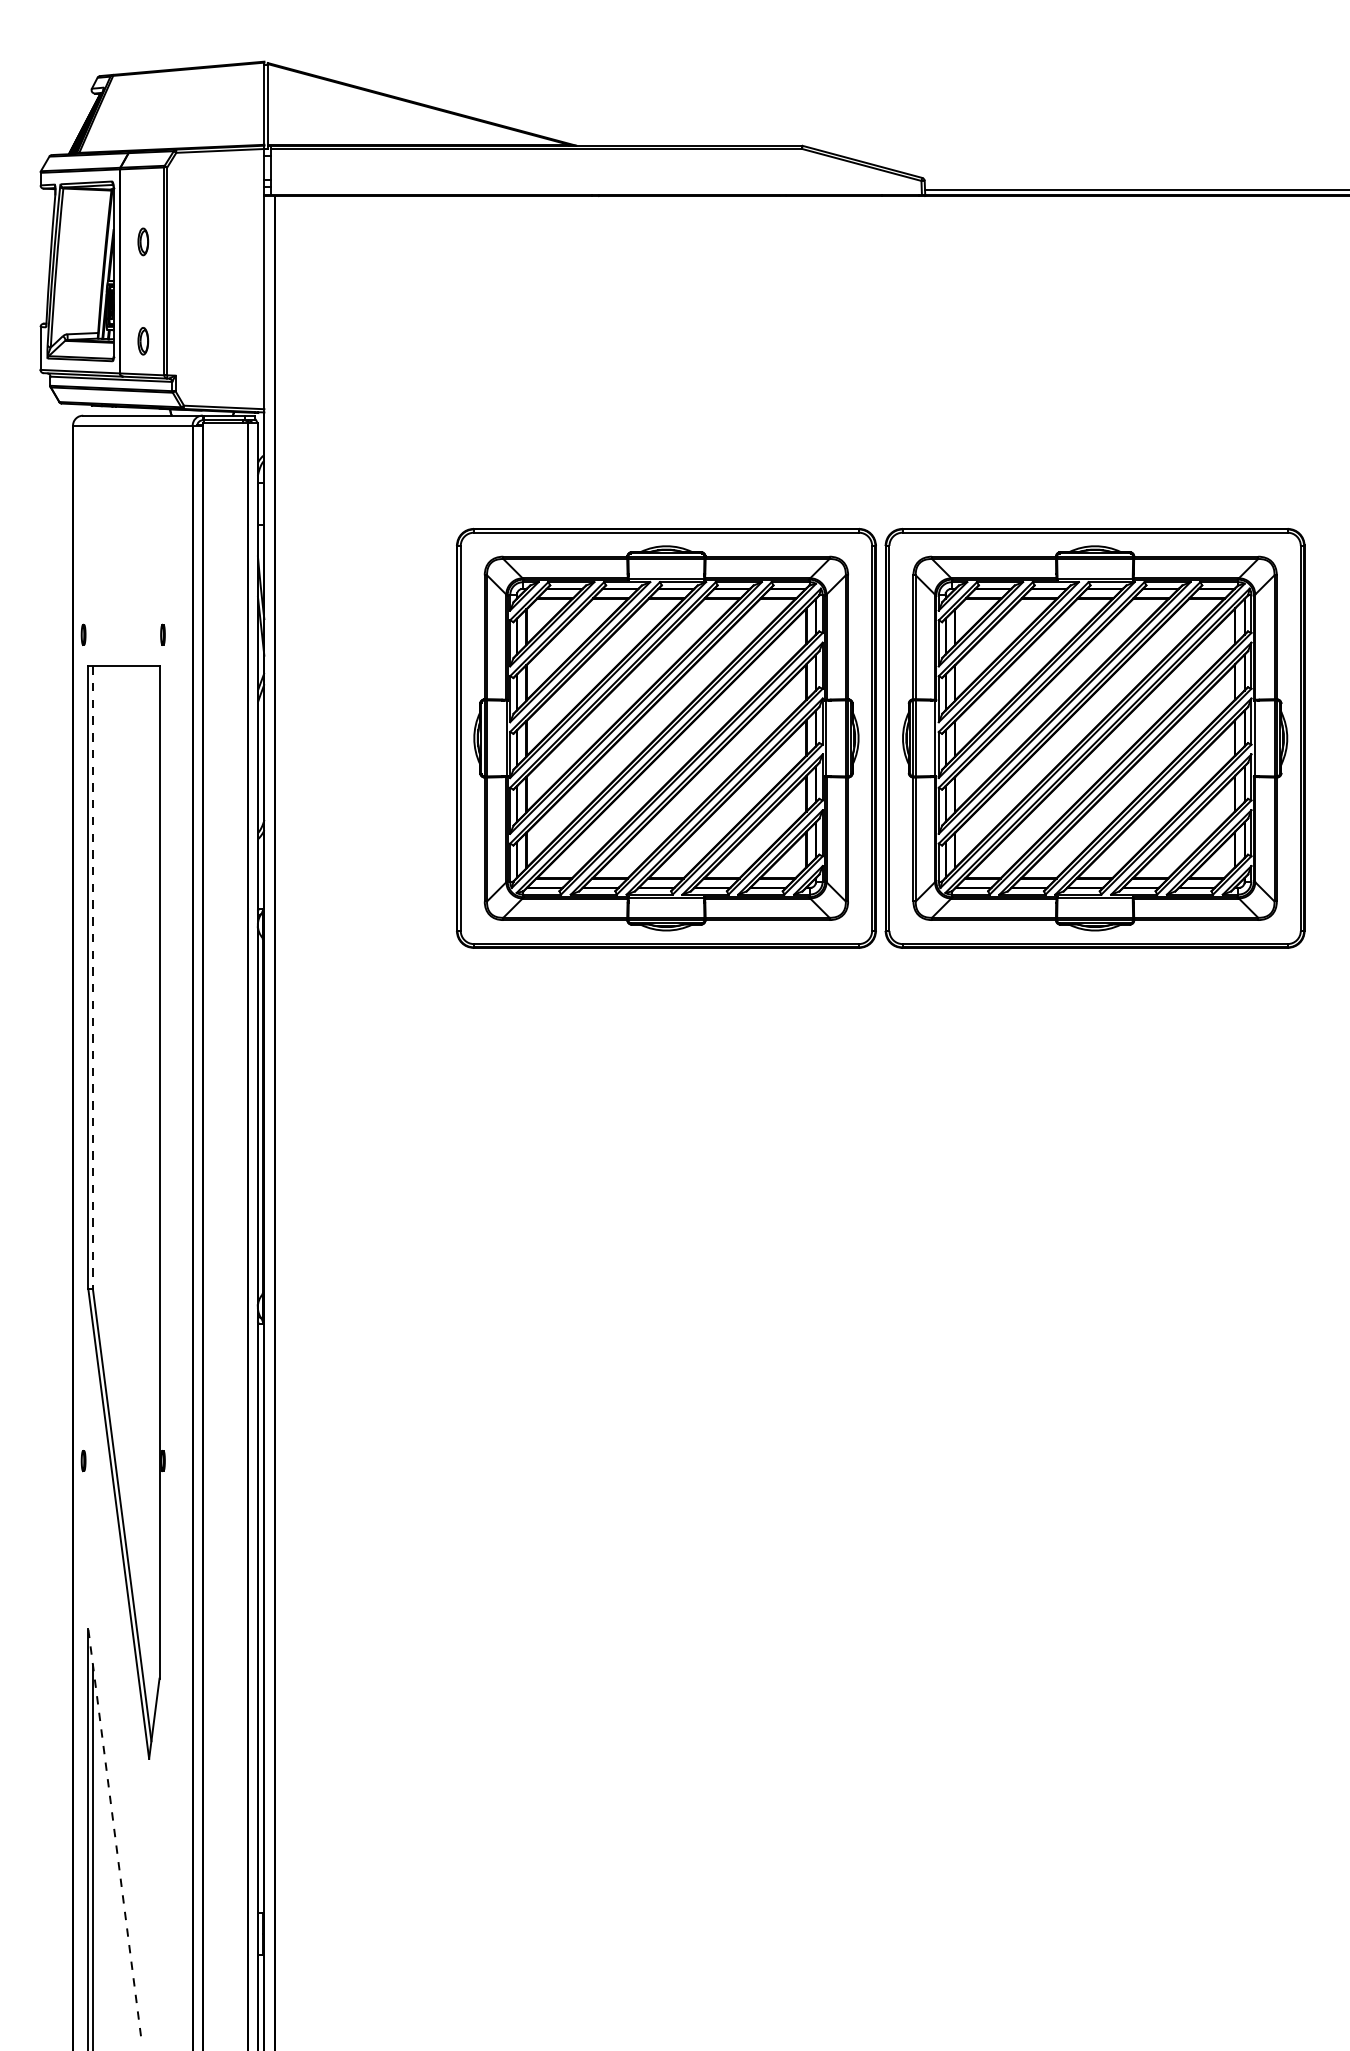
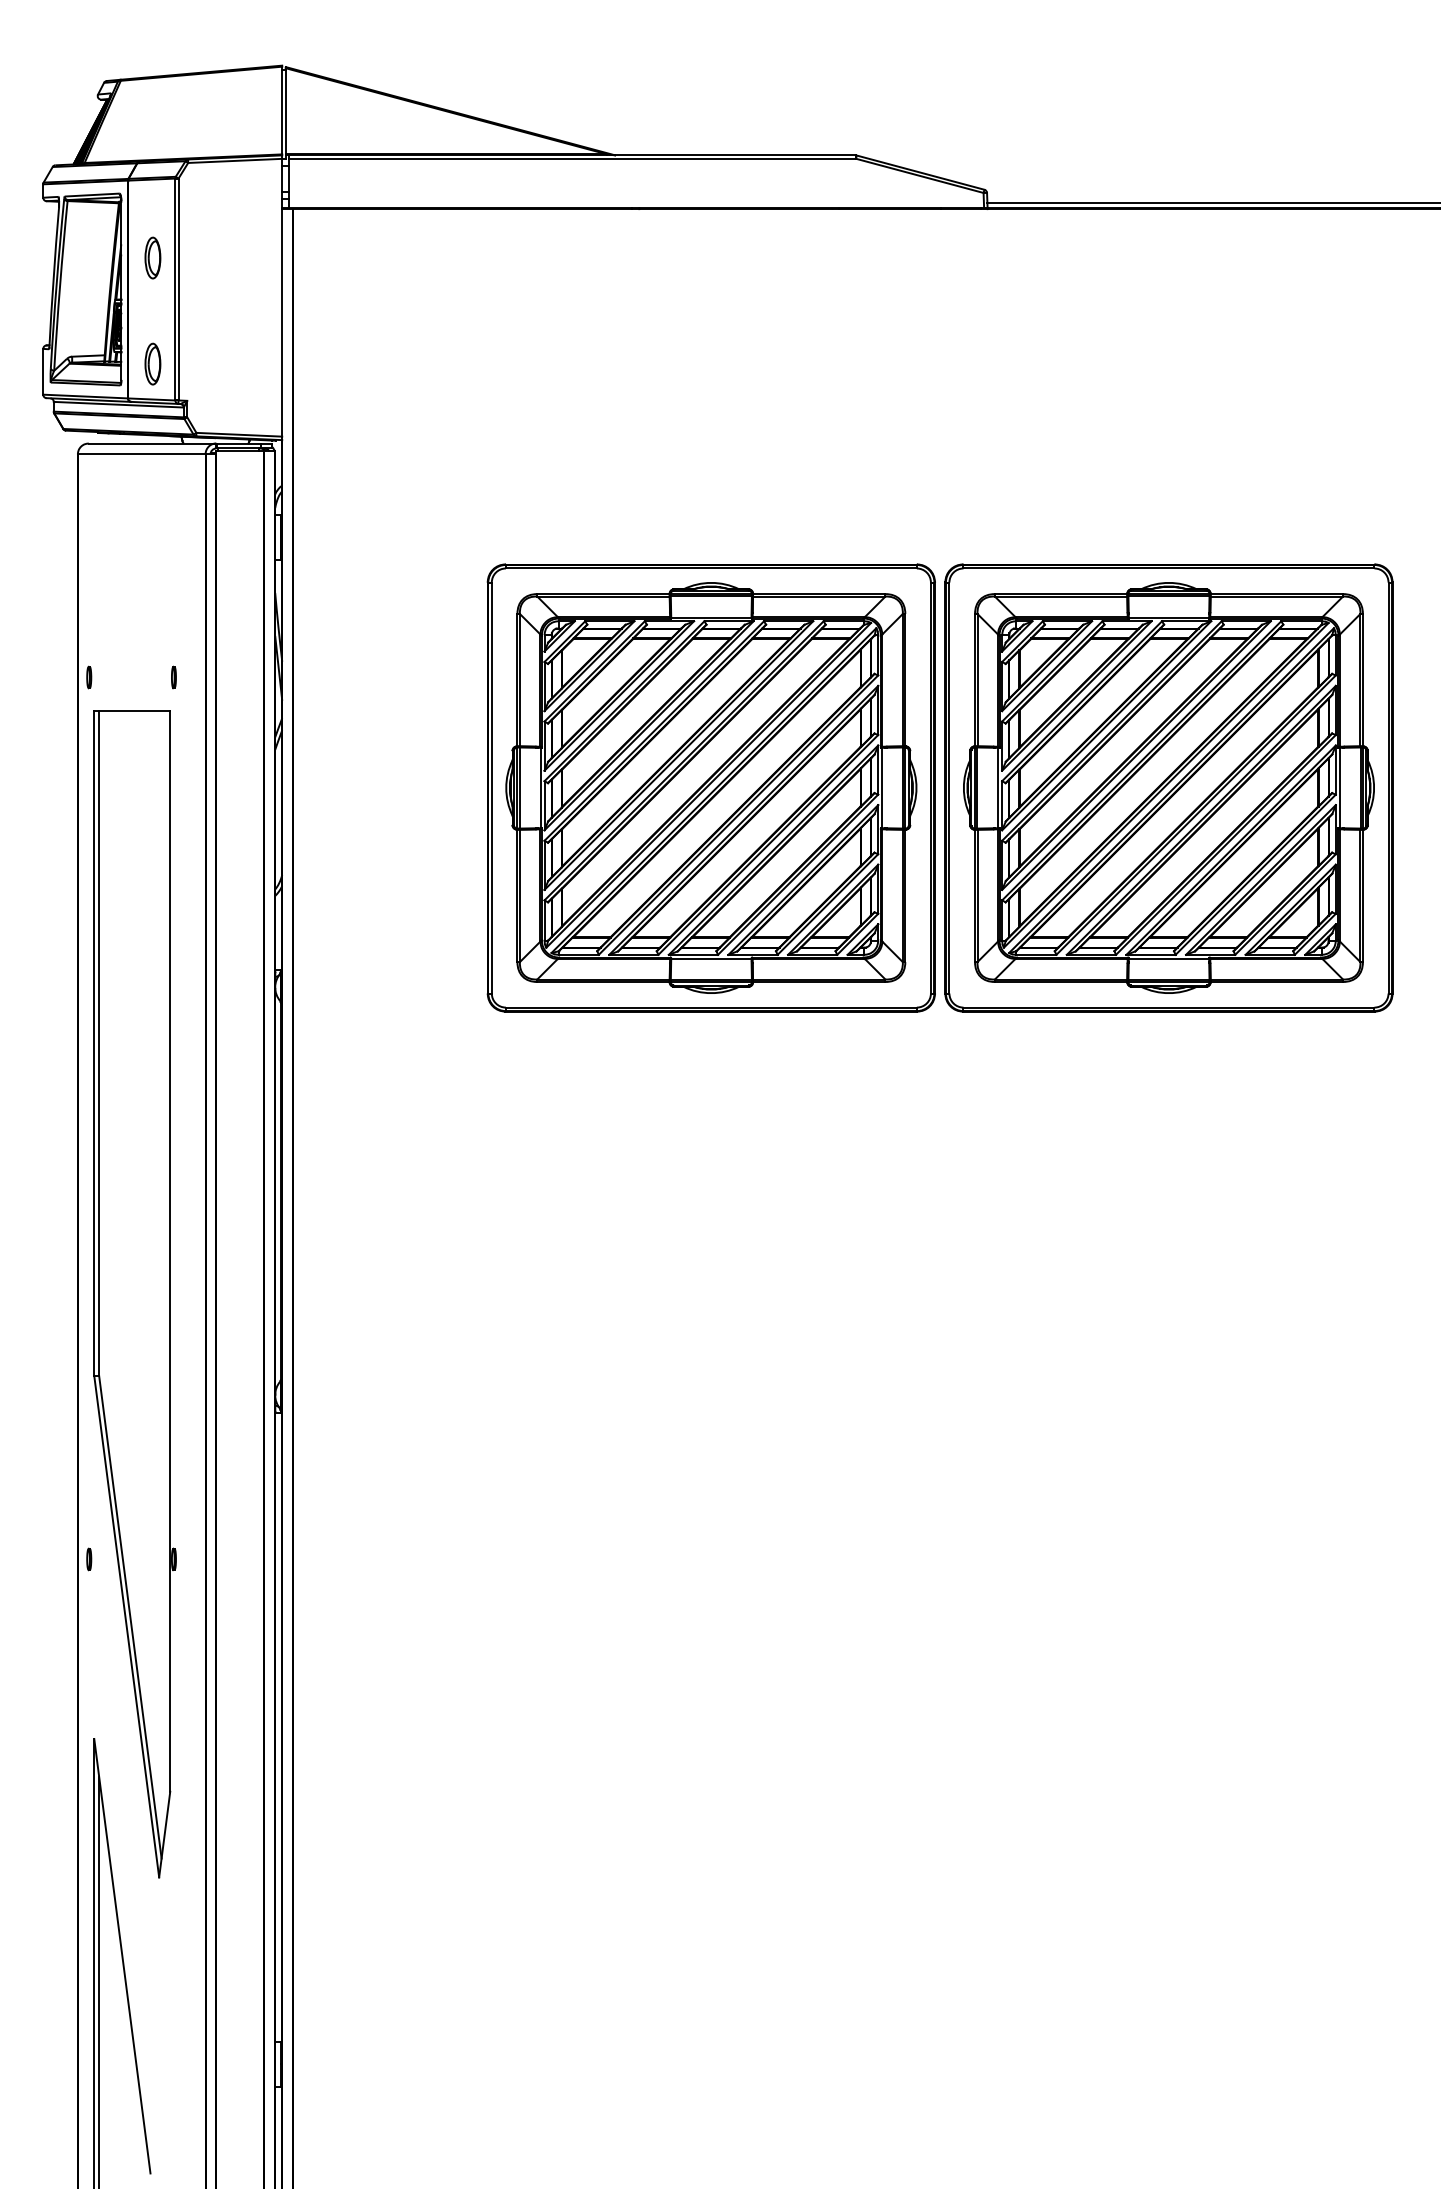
part: (142, 241) -> (152, 257), size x1.43
part: (142, 340) -> (152, 363), size x1.43
line: (93, 977) -> (99, 1043), dashed -> solid
line: (114, 1832) -> (122, 1955), dashed -> solid

